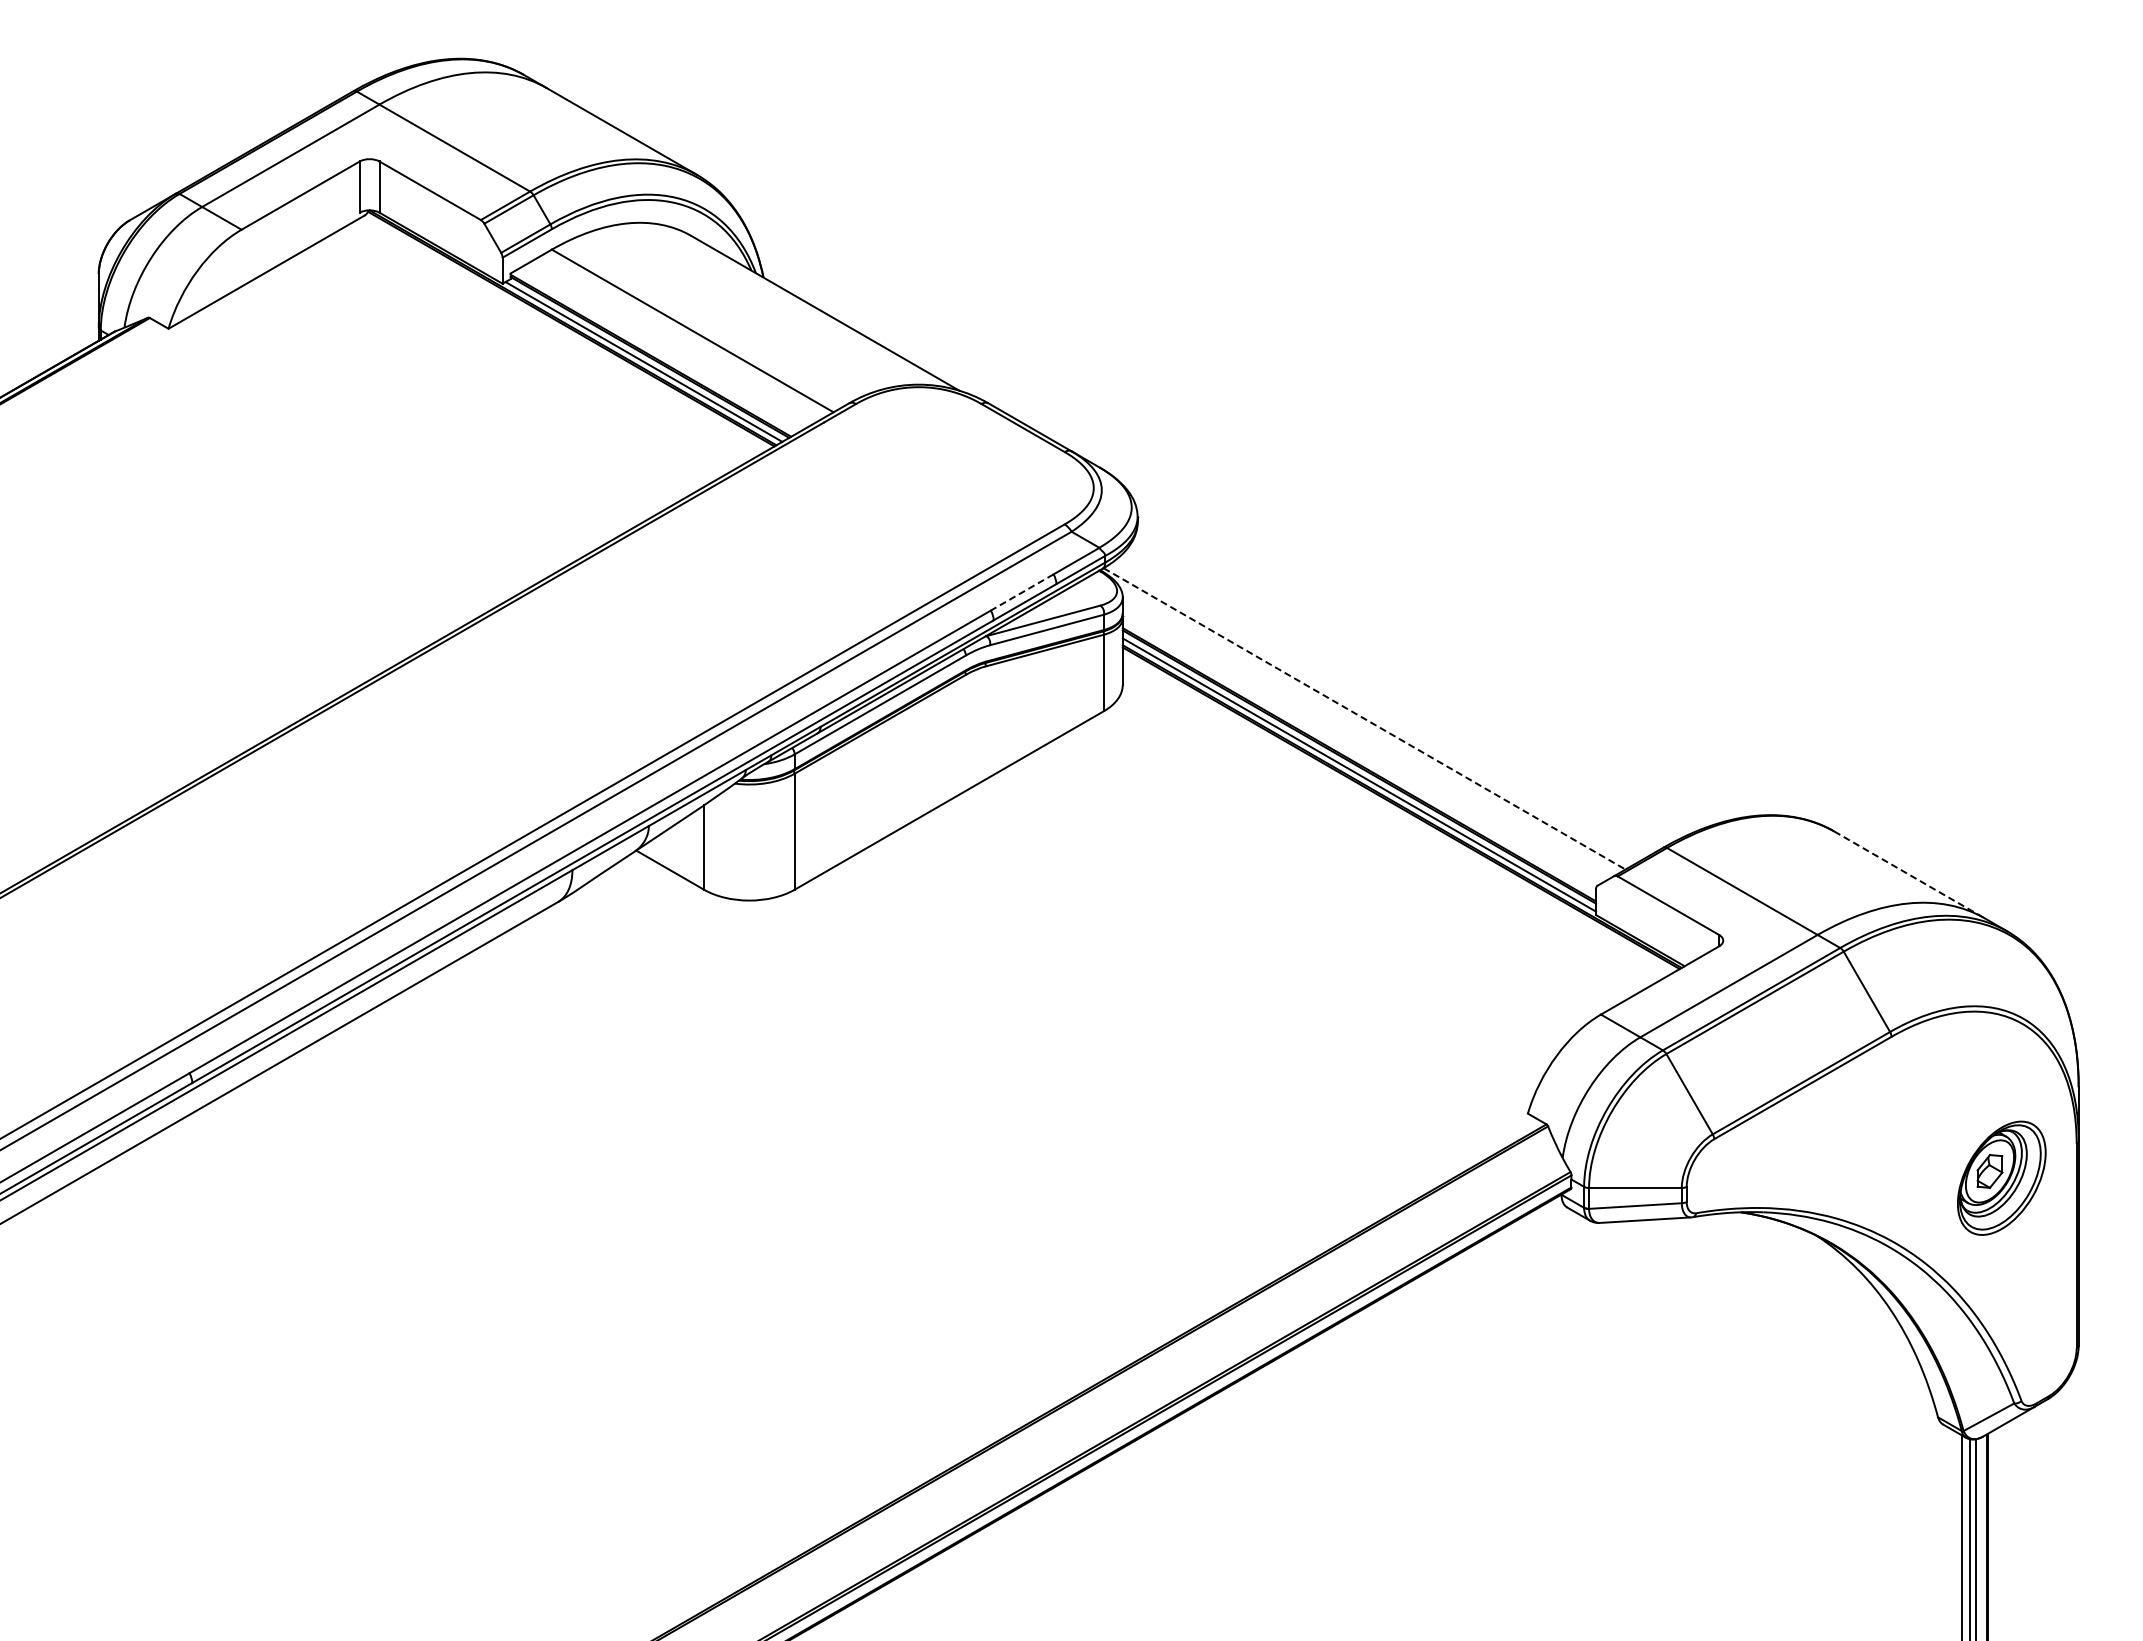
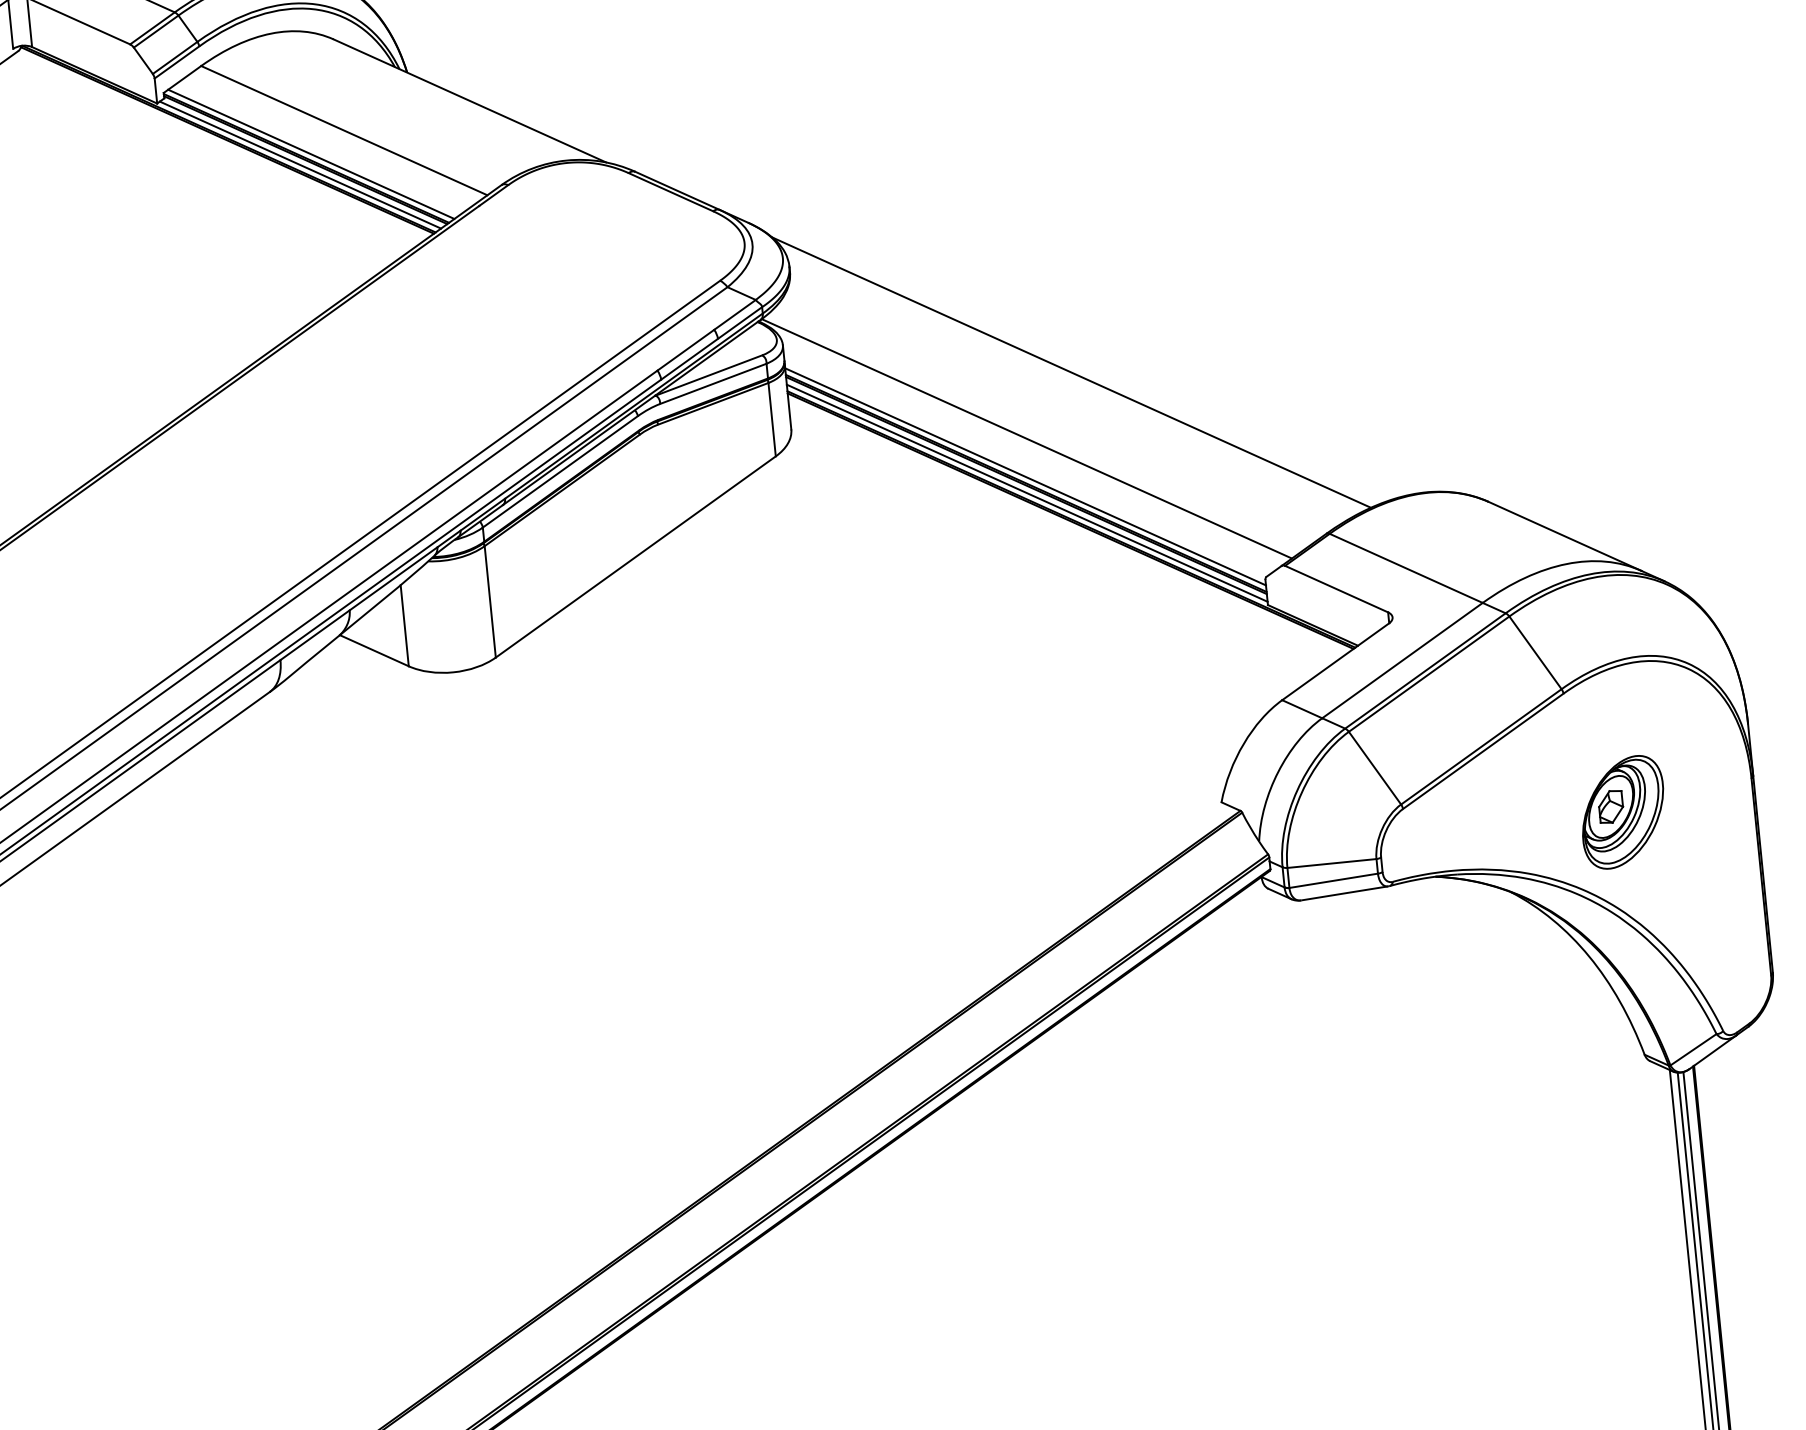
line: (656, 351) -> (311, 153), added
line: (1021, 592) -> (685, 350), dashed -> solid
line: (1417, 655) -> (1071, 372), added
line: (1365, 719) -> (1027, 439), dashed -> solid
line: (1359, 757) -> (1025, 476), added
line: (1909, 874) -> (1565, 536), dashed -> solid
part: (2001, 1177) -> (1622, 811), moved

